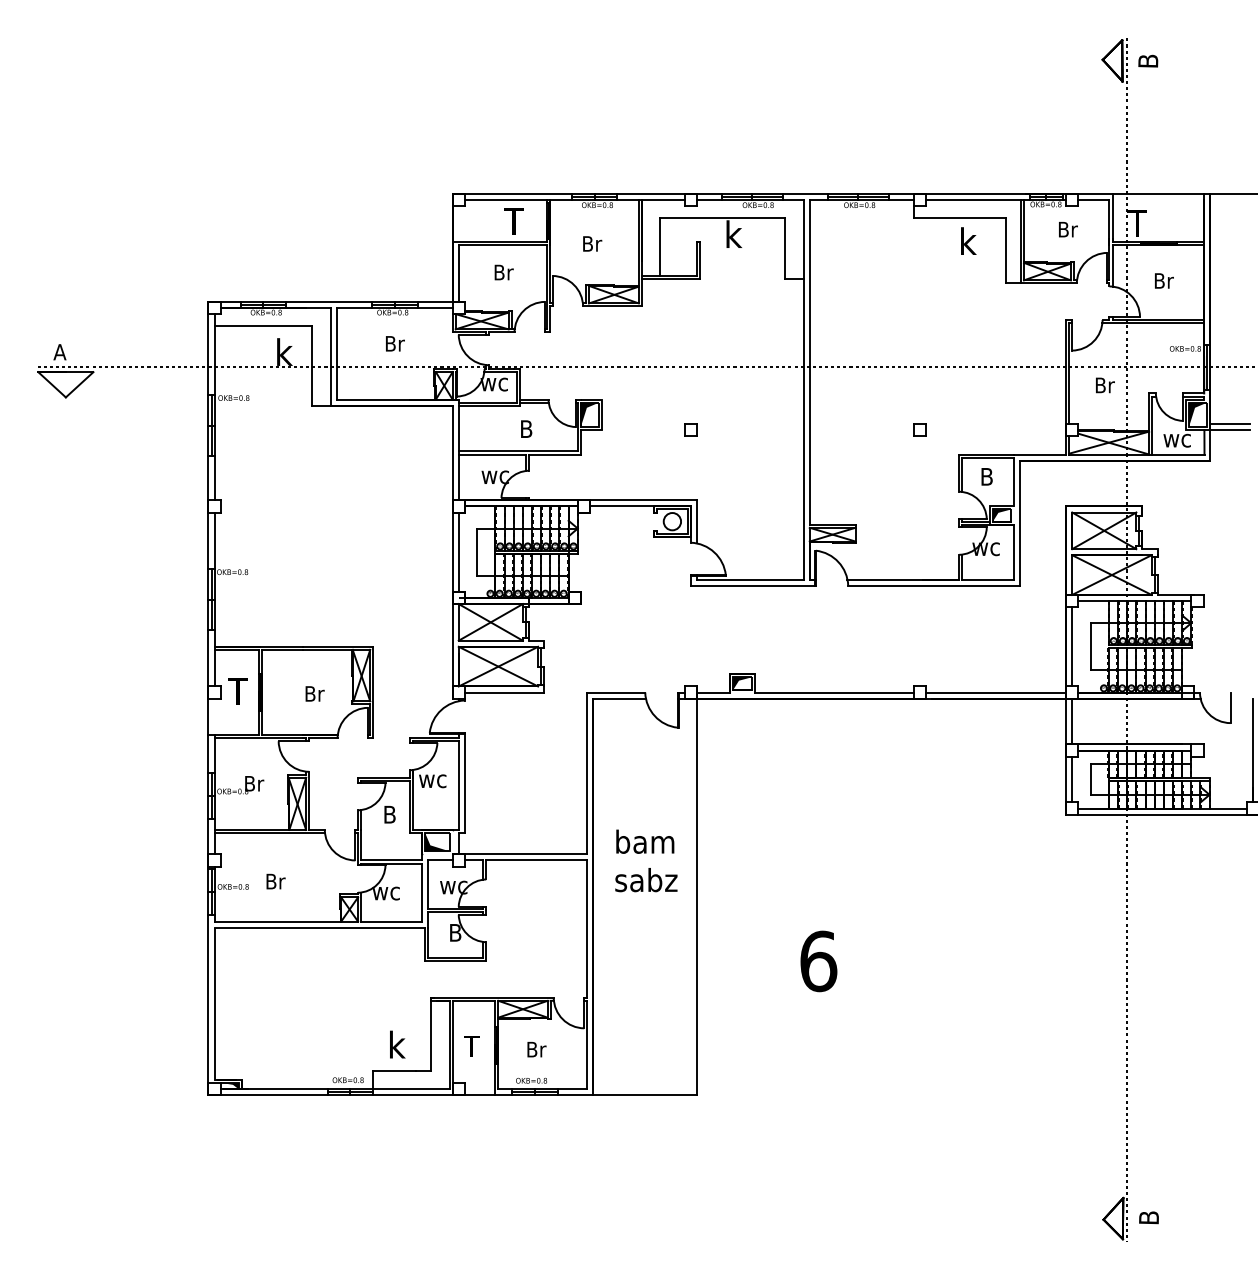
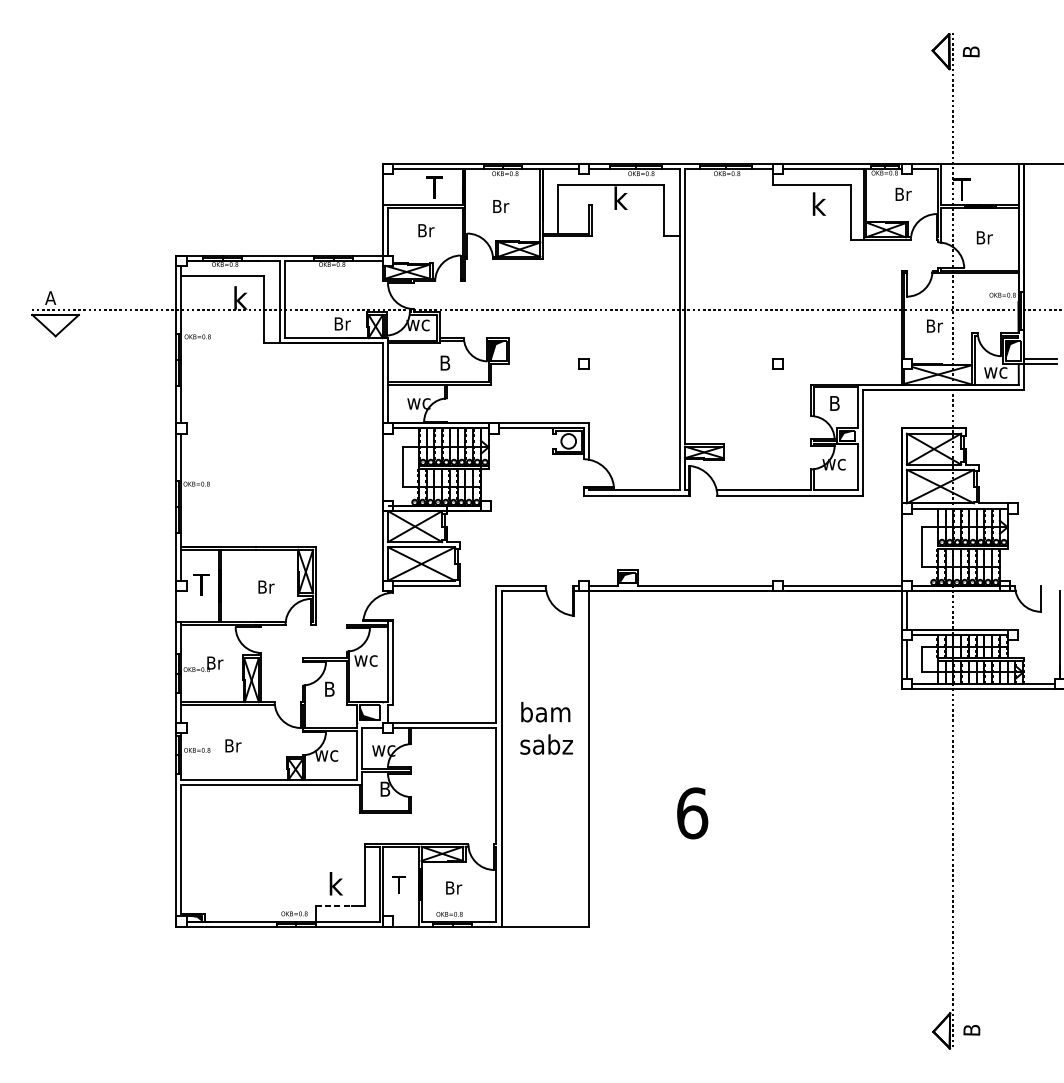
text: (395, 343) -> (342, 323), moved
line: (458, 551) -> (387, 466), removed
line: (1072, 646) -> (907, 546), removed
line: (395, 1071) -> (334, 906), solid -> dashed

